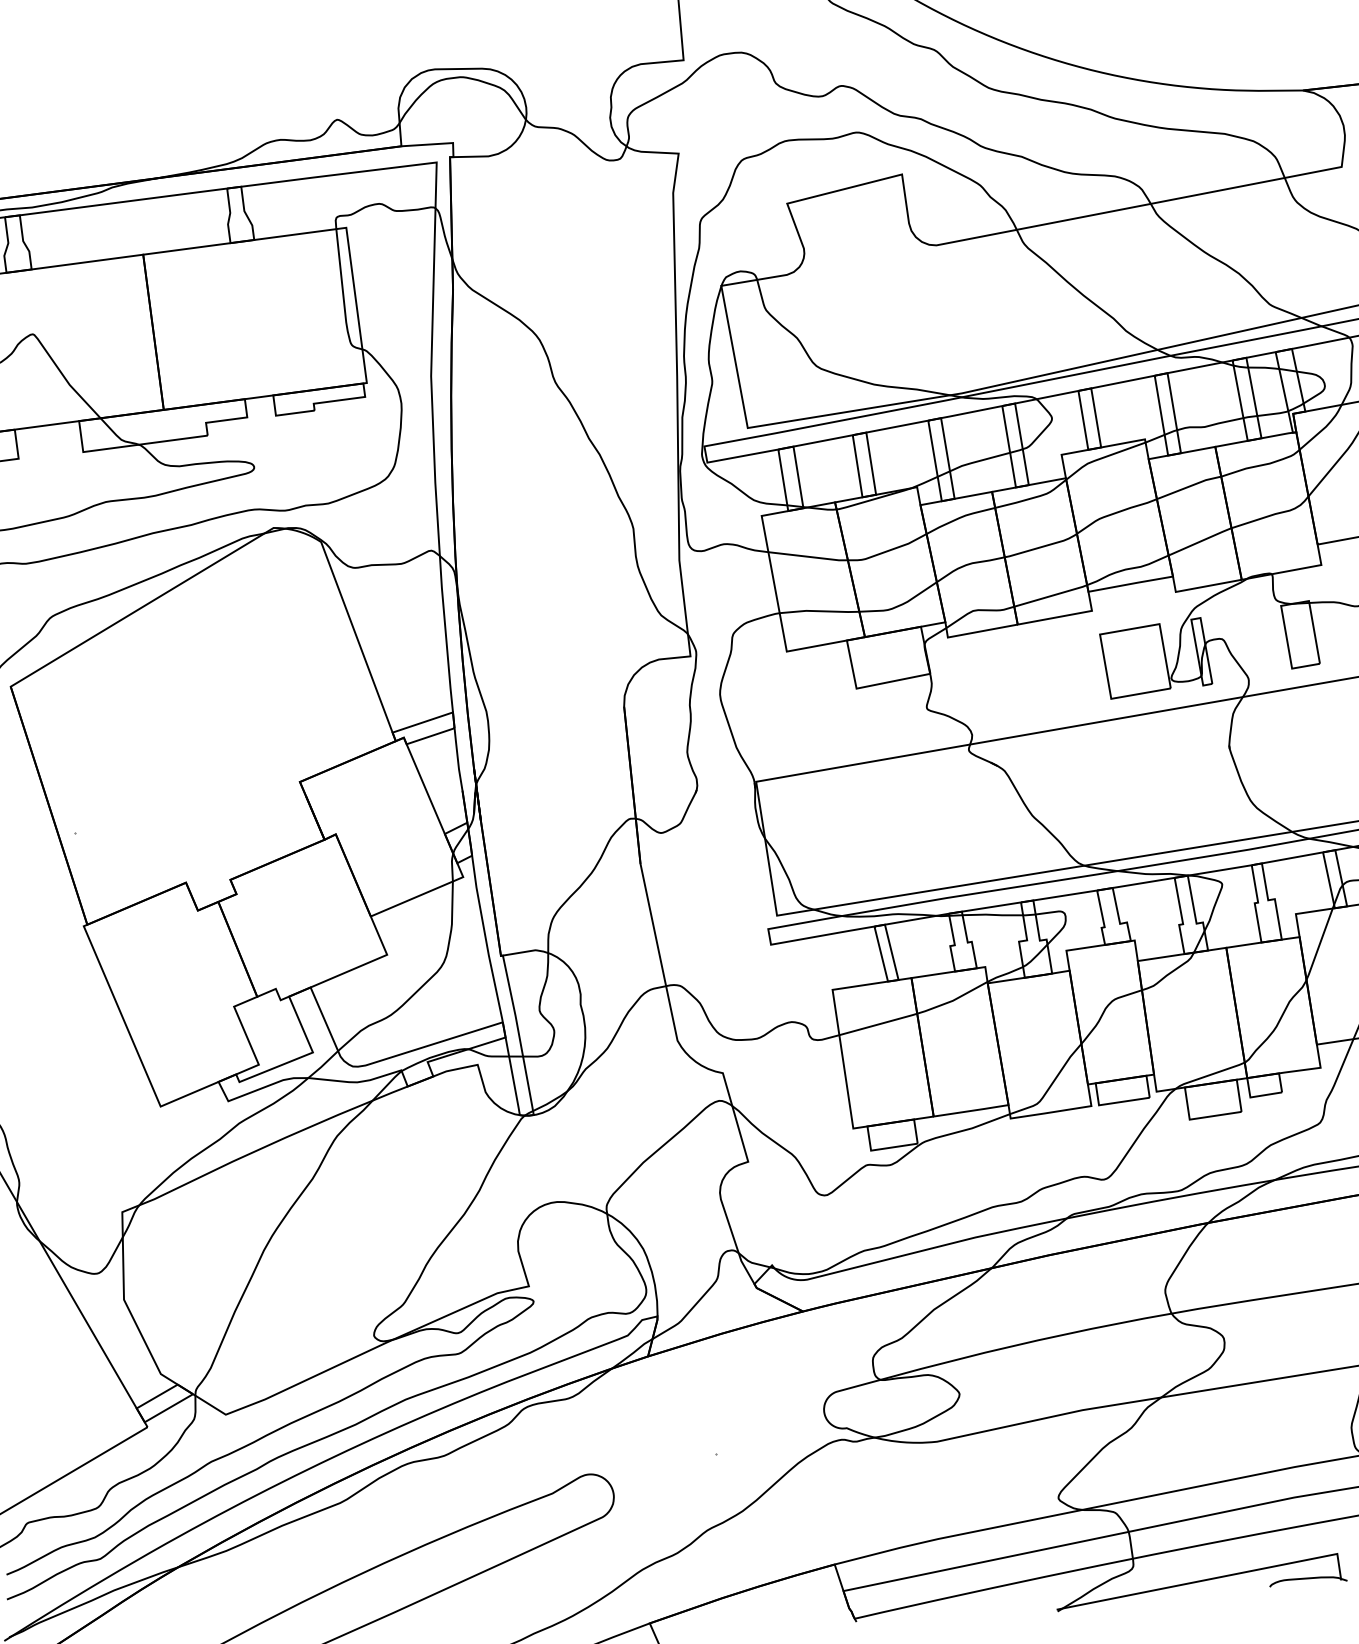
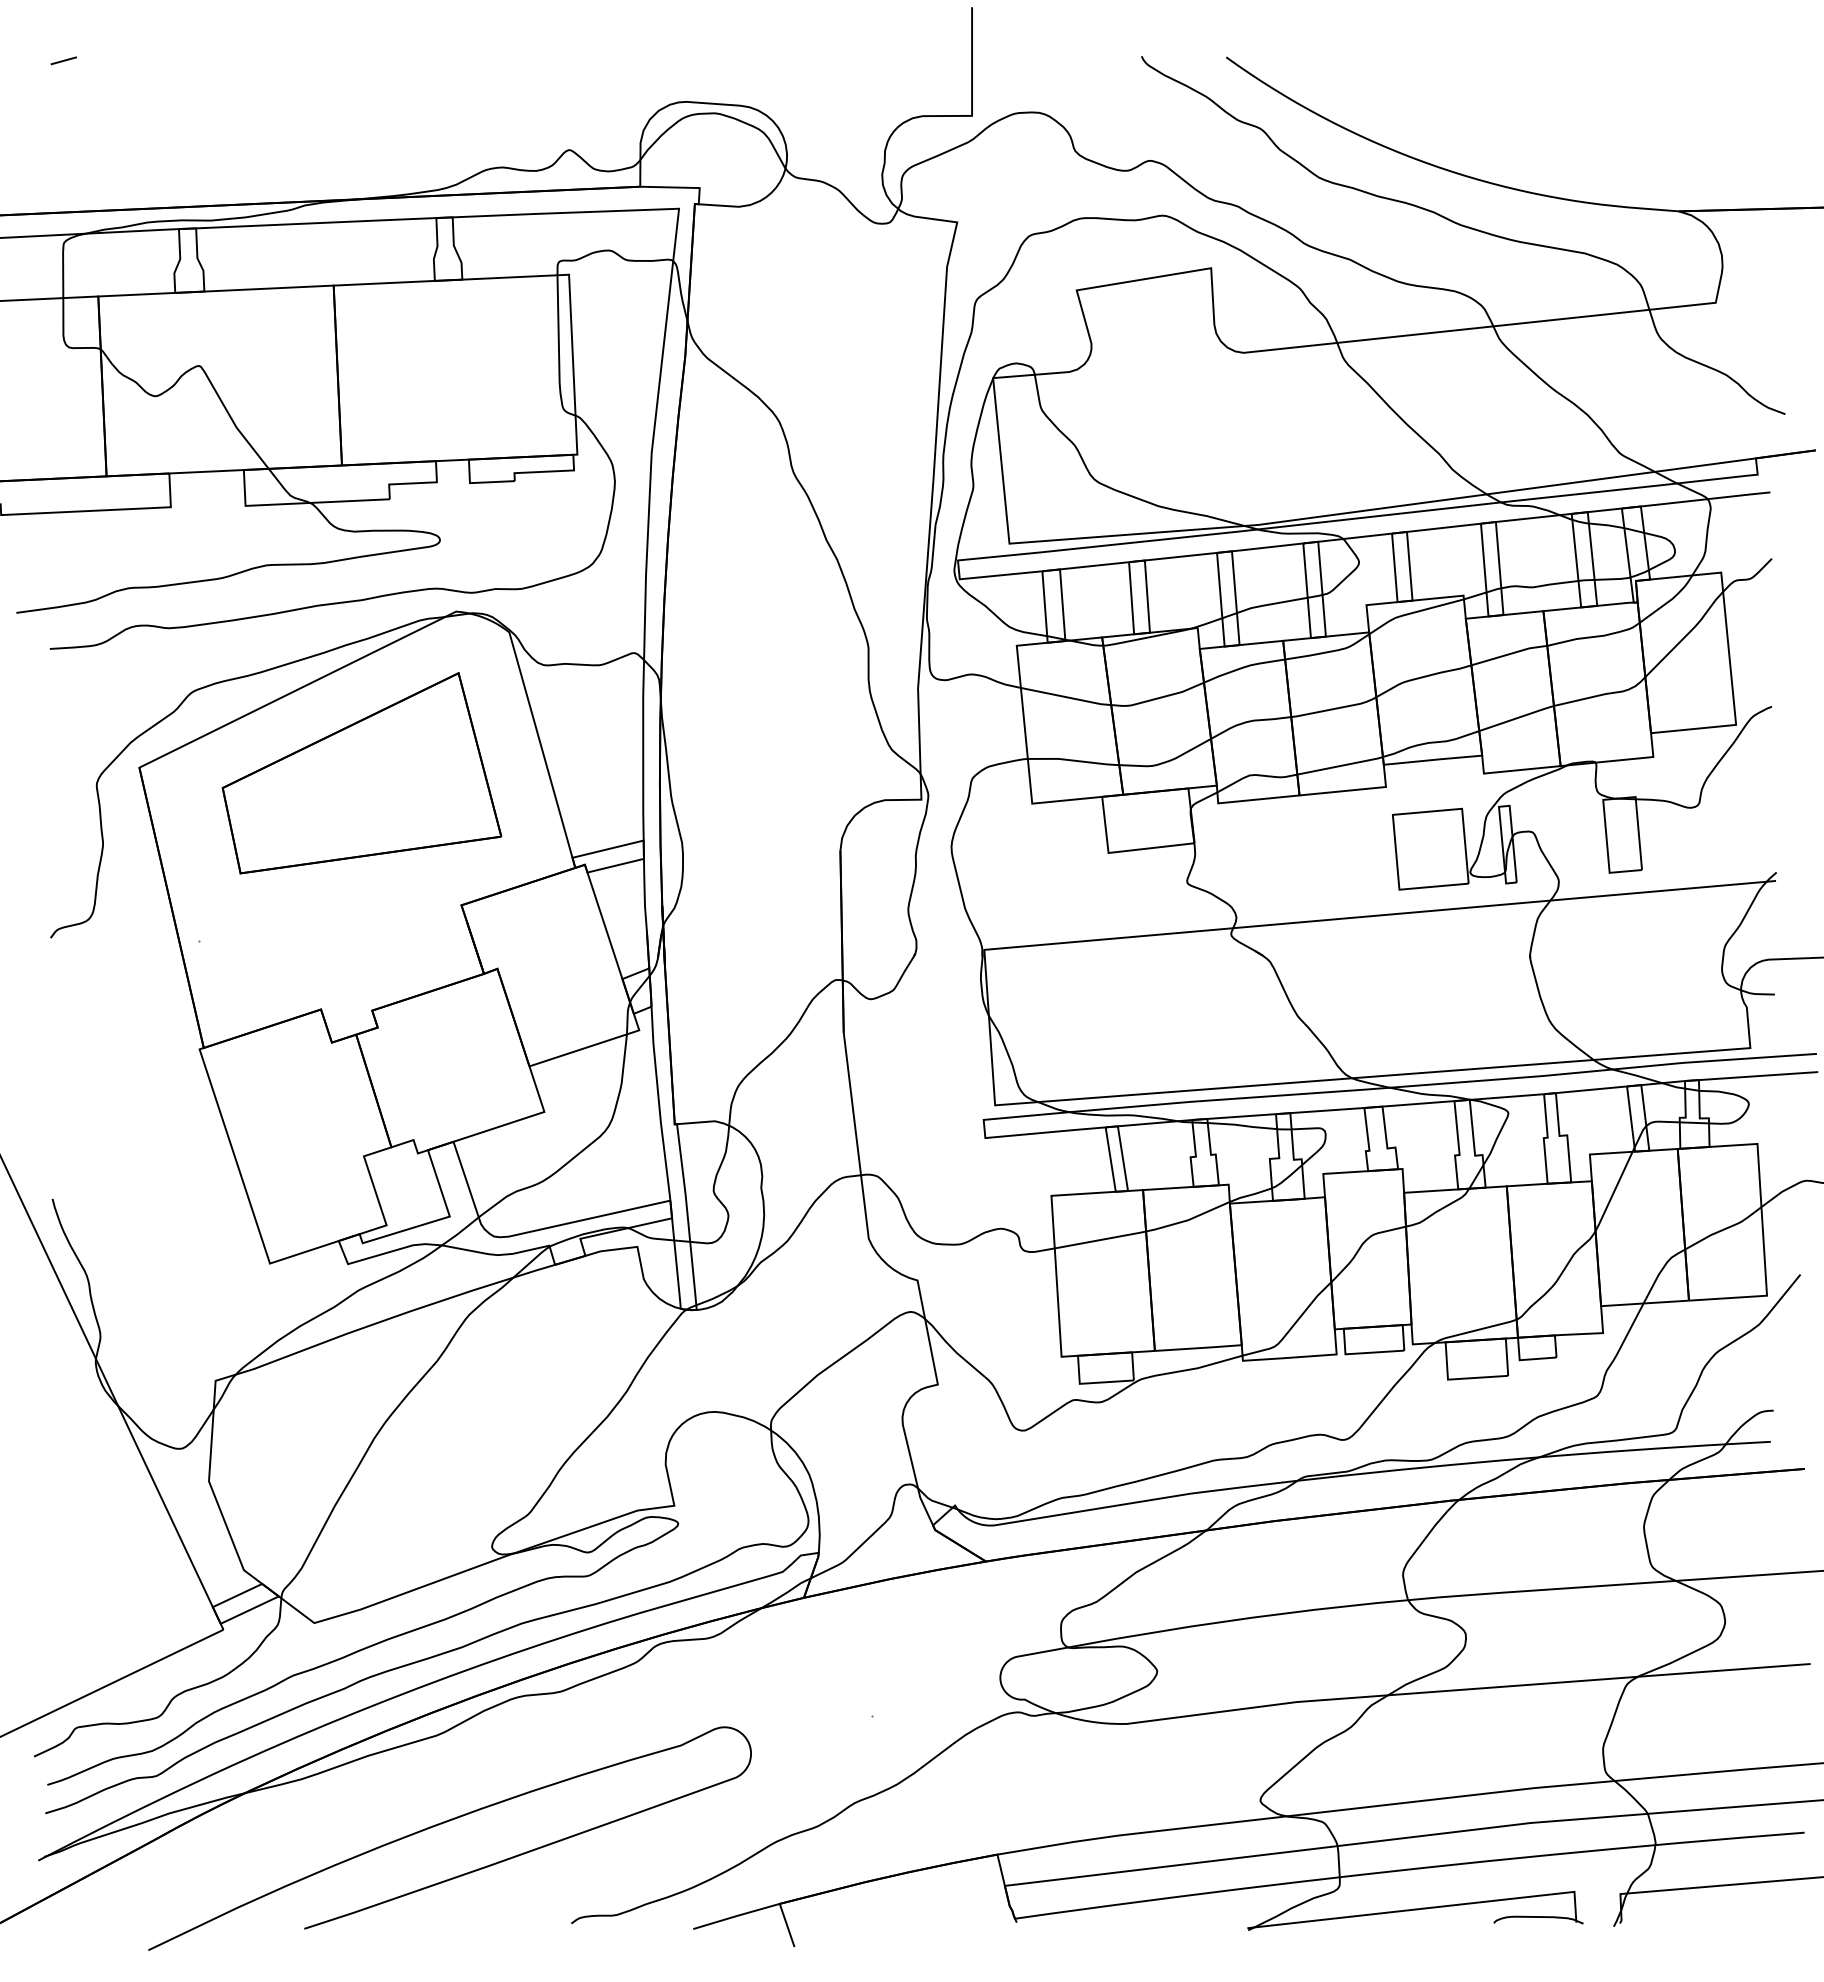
part: (203, 675) -> (361, 773), added

